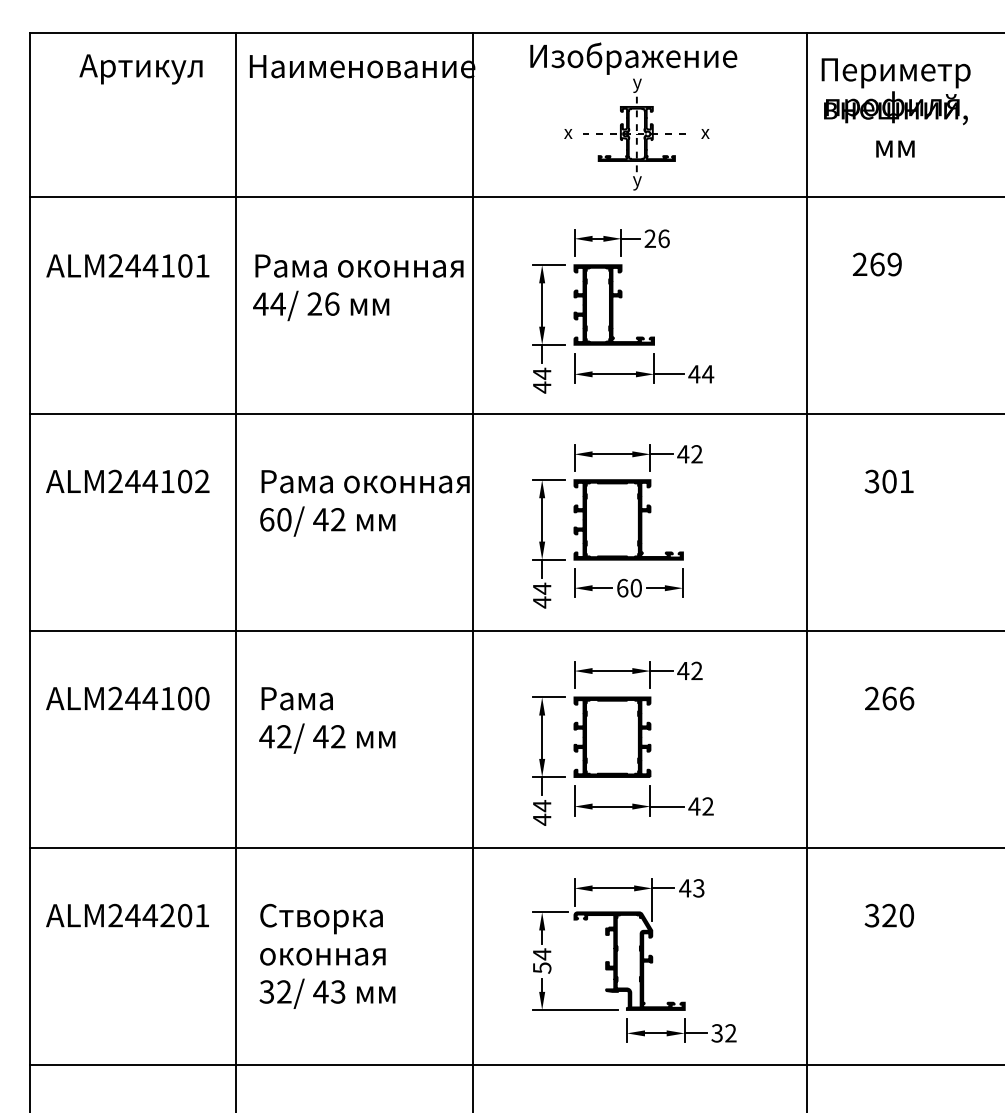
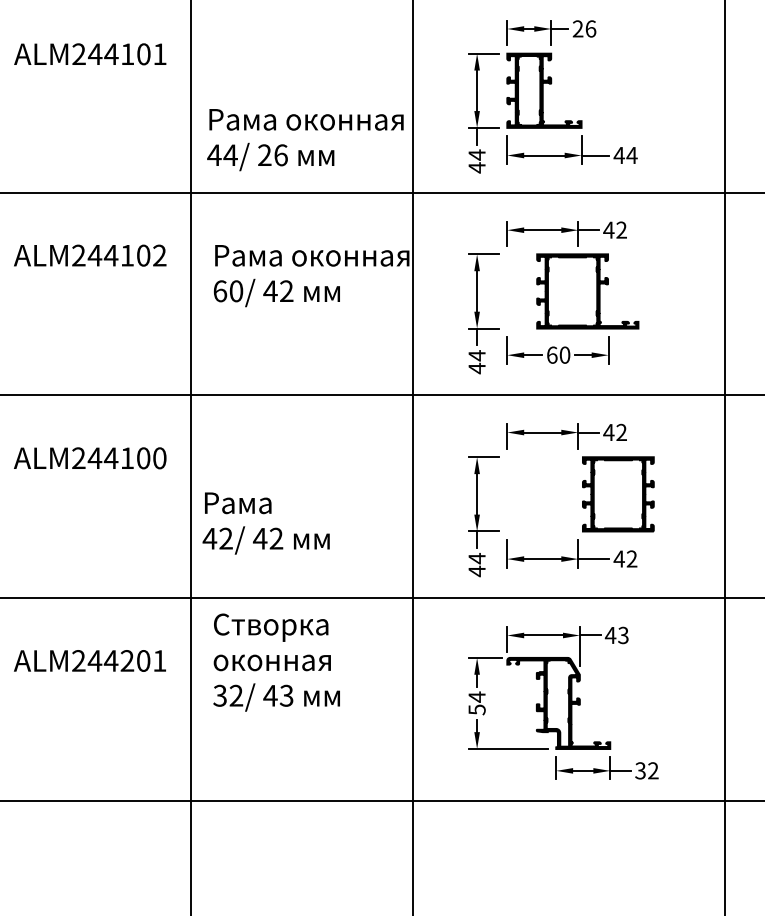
text: (358, 287) -> (305, 139), moved
part: (628, 519) -> (587, 291), moved
text: (327, 720) -> (266, 523), moved
part: (612, 736) -> (618, 493), moved
text: (327, 955) -> (276, 661), moved

